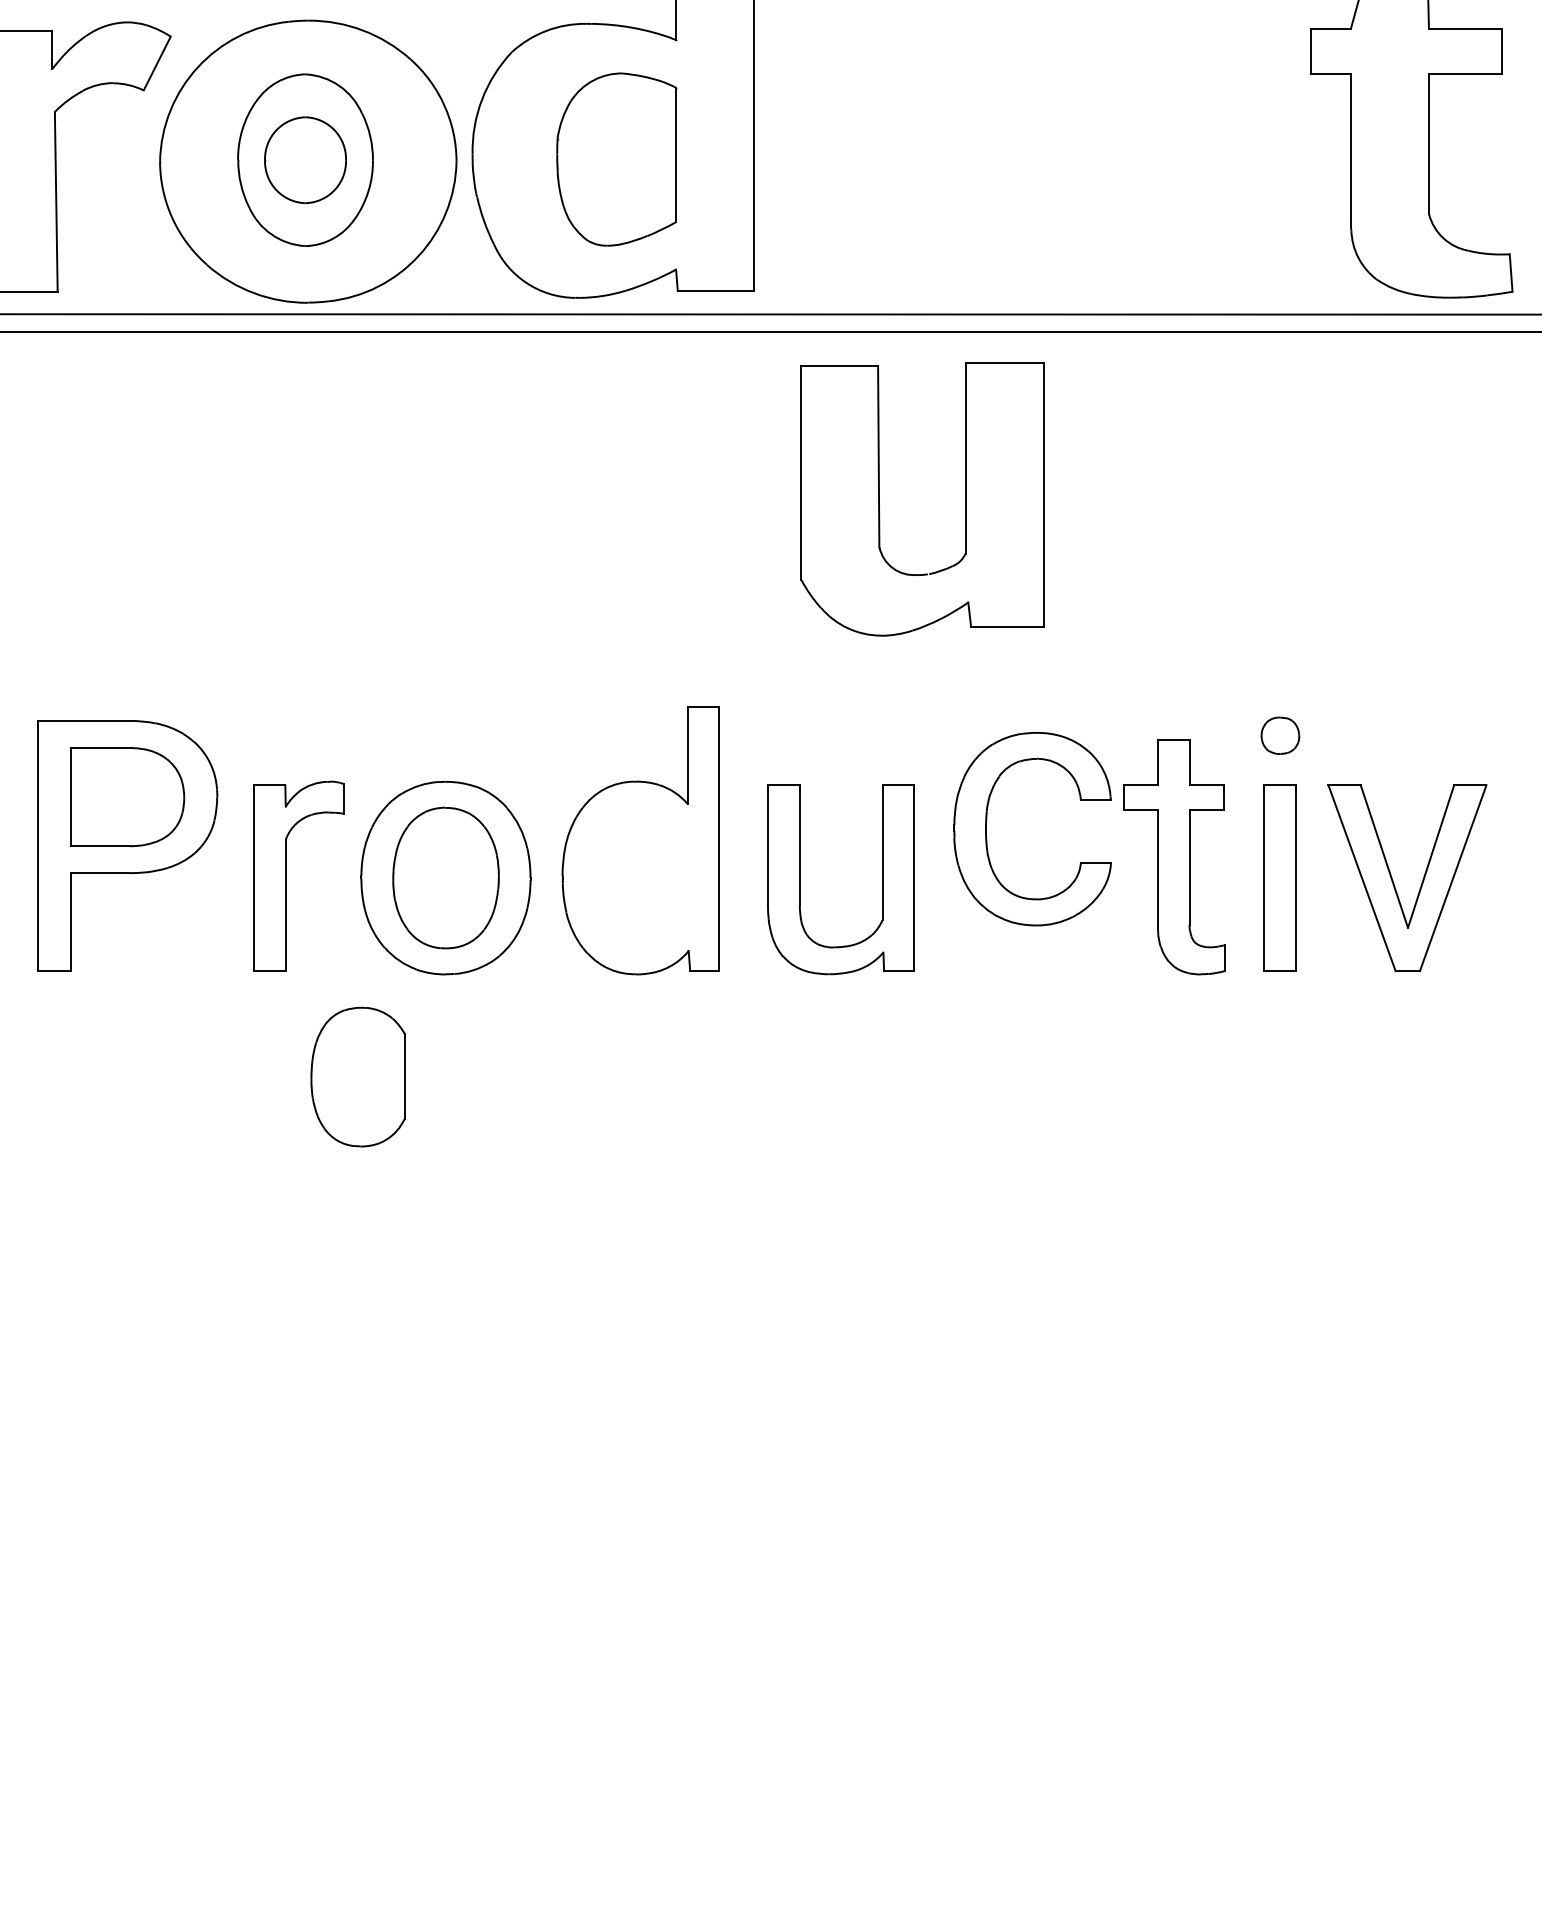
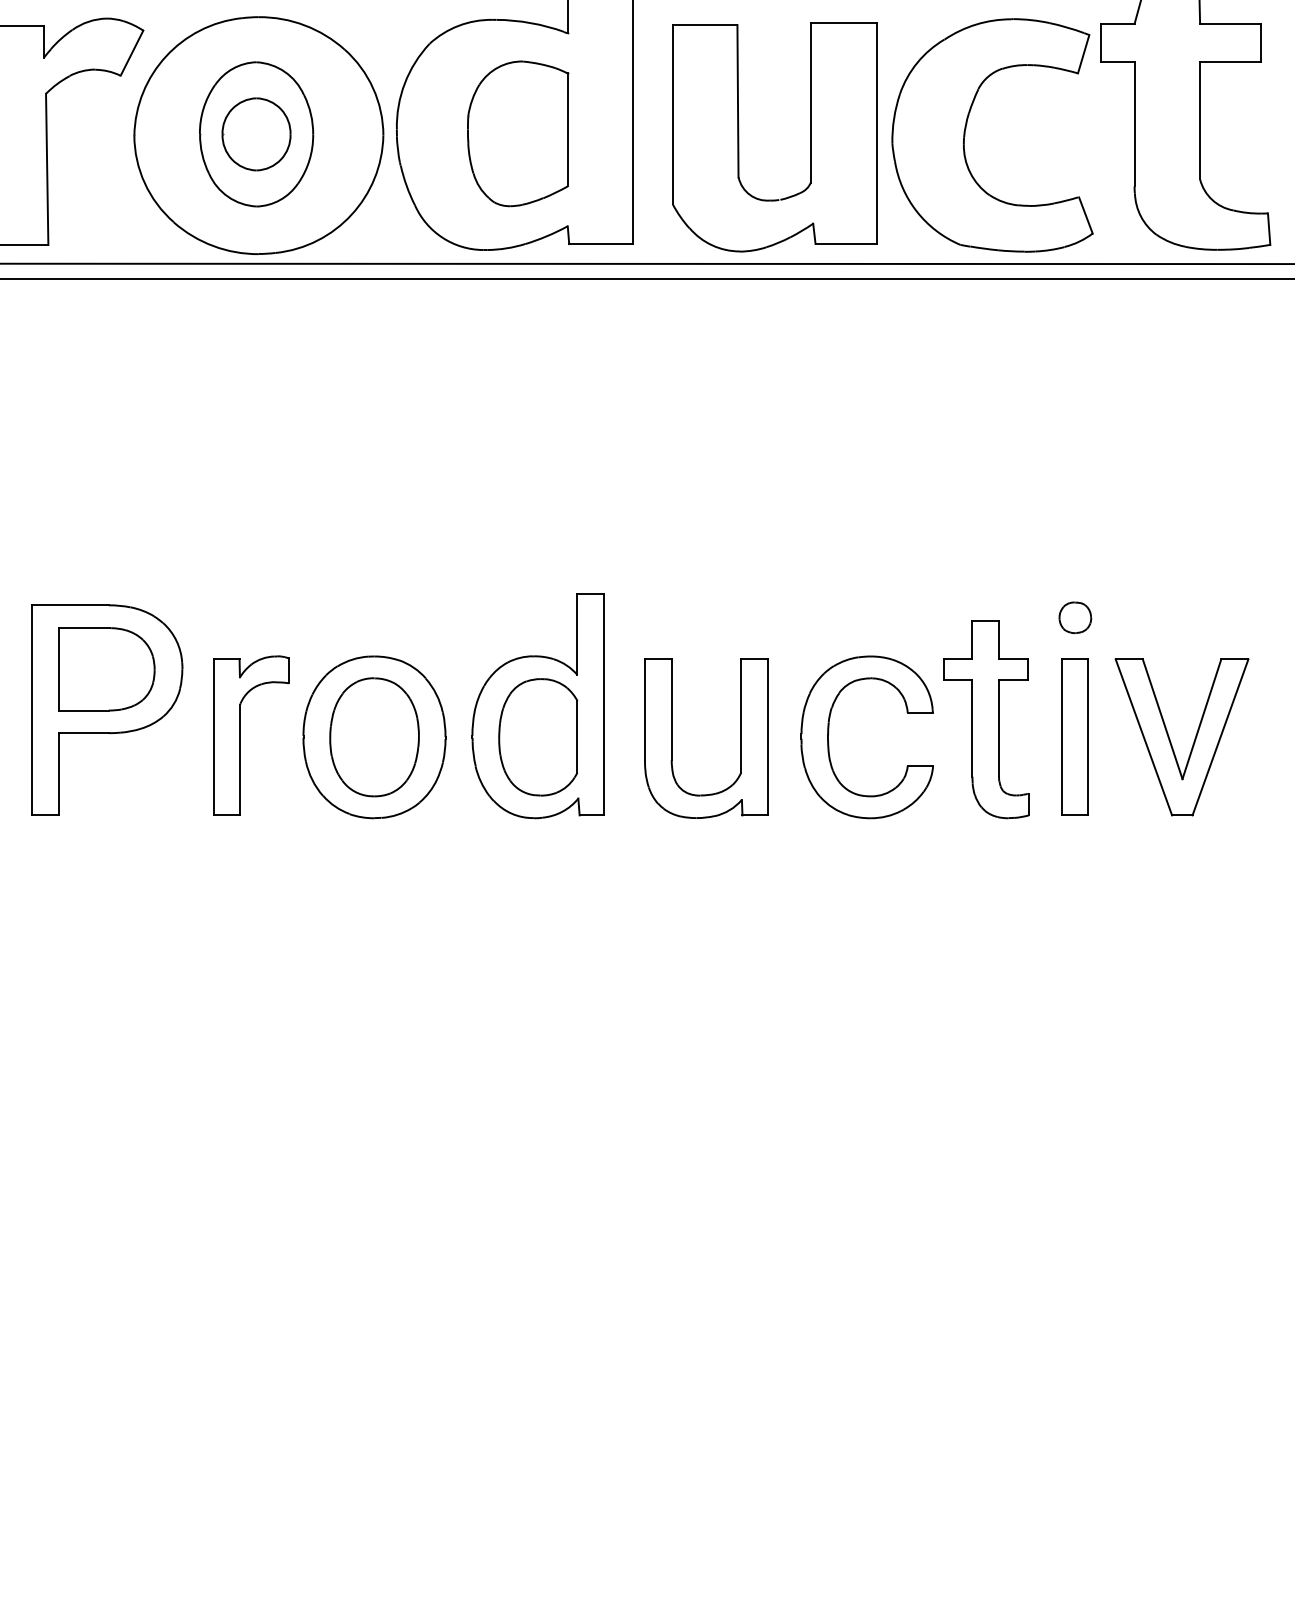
part: (1150, 154) -> (966, 129), added
part: (879, 499) -> (738, 137), moved
part: (987, 820) -> (829, 730), moved
part: (357, 1076) -> (537, 736), moved

